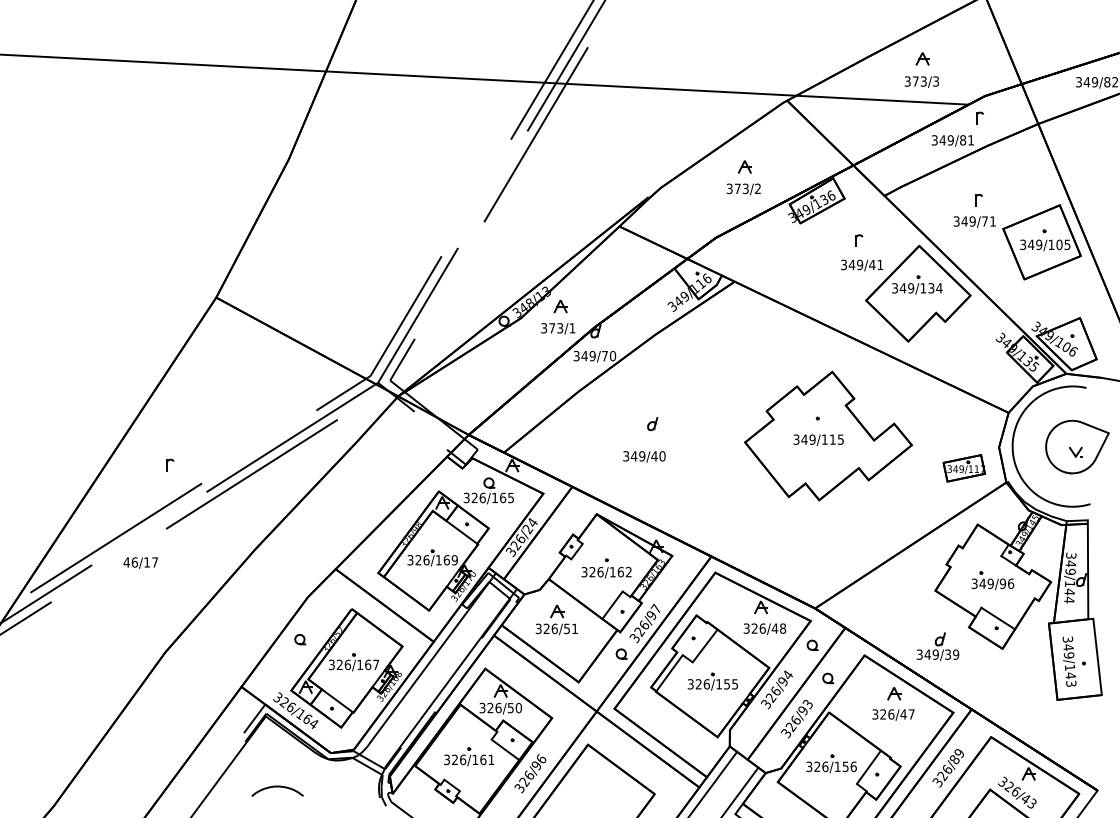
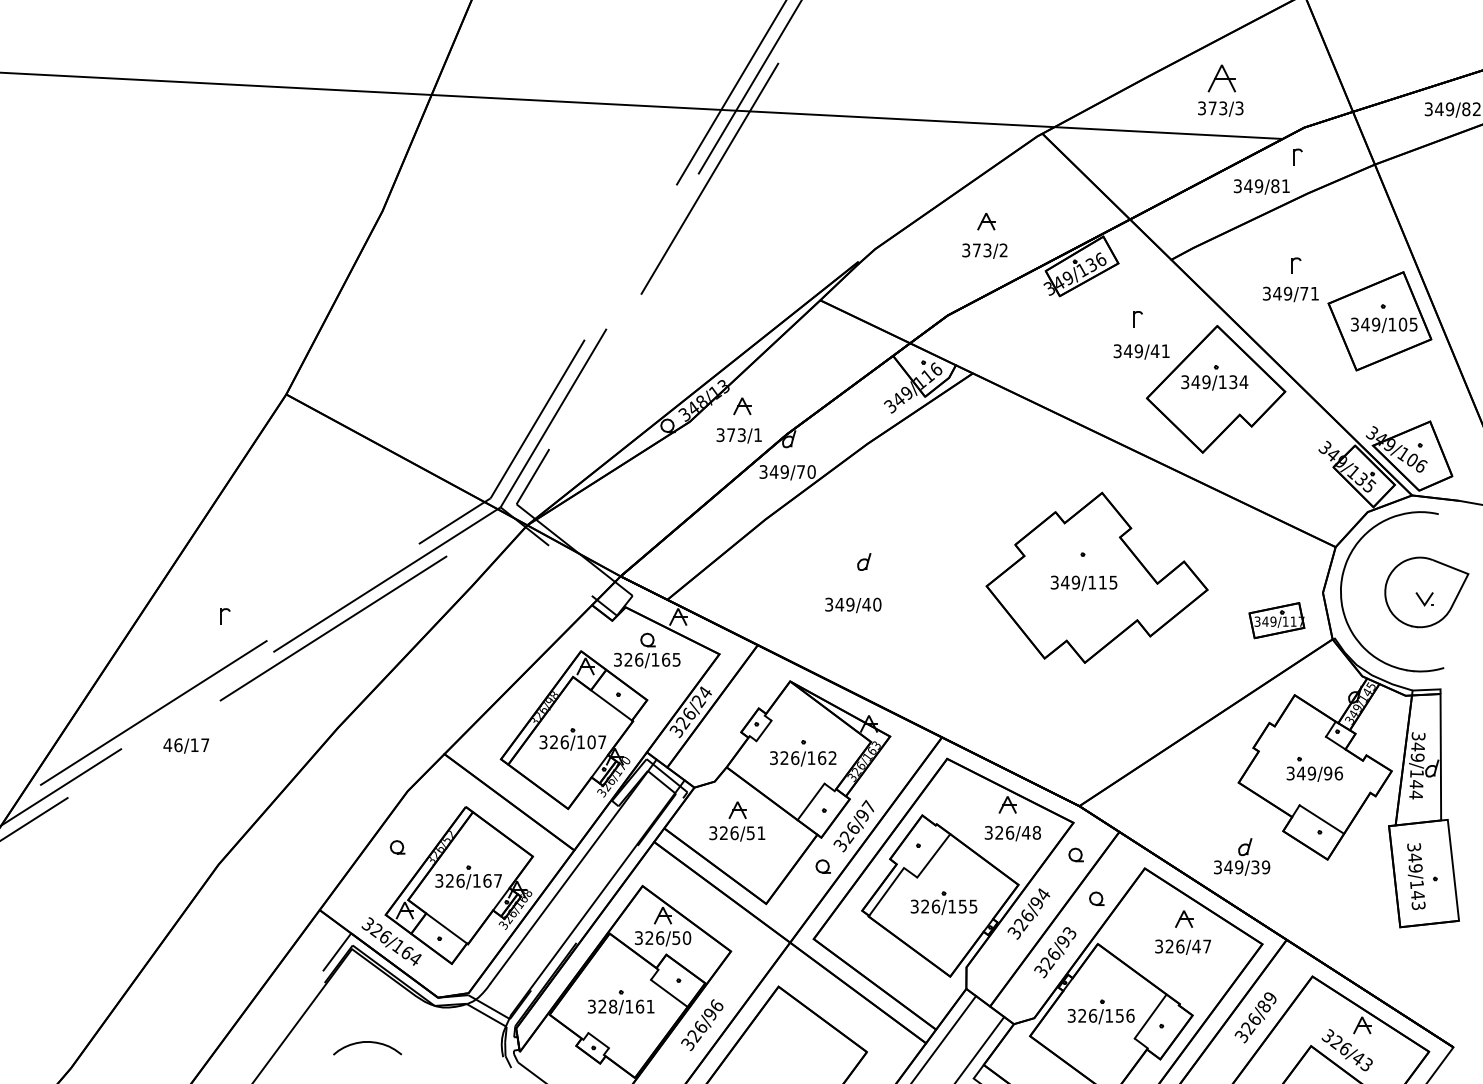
part: (922, 59) -> (1221, 78), size x1.6
text: (450, 560) -> (596, 742), 326/169 -> 326/107
text: (463, 759) -> (613, 1006), 326/161 -> 328/161

